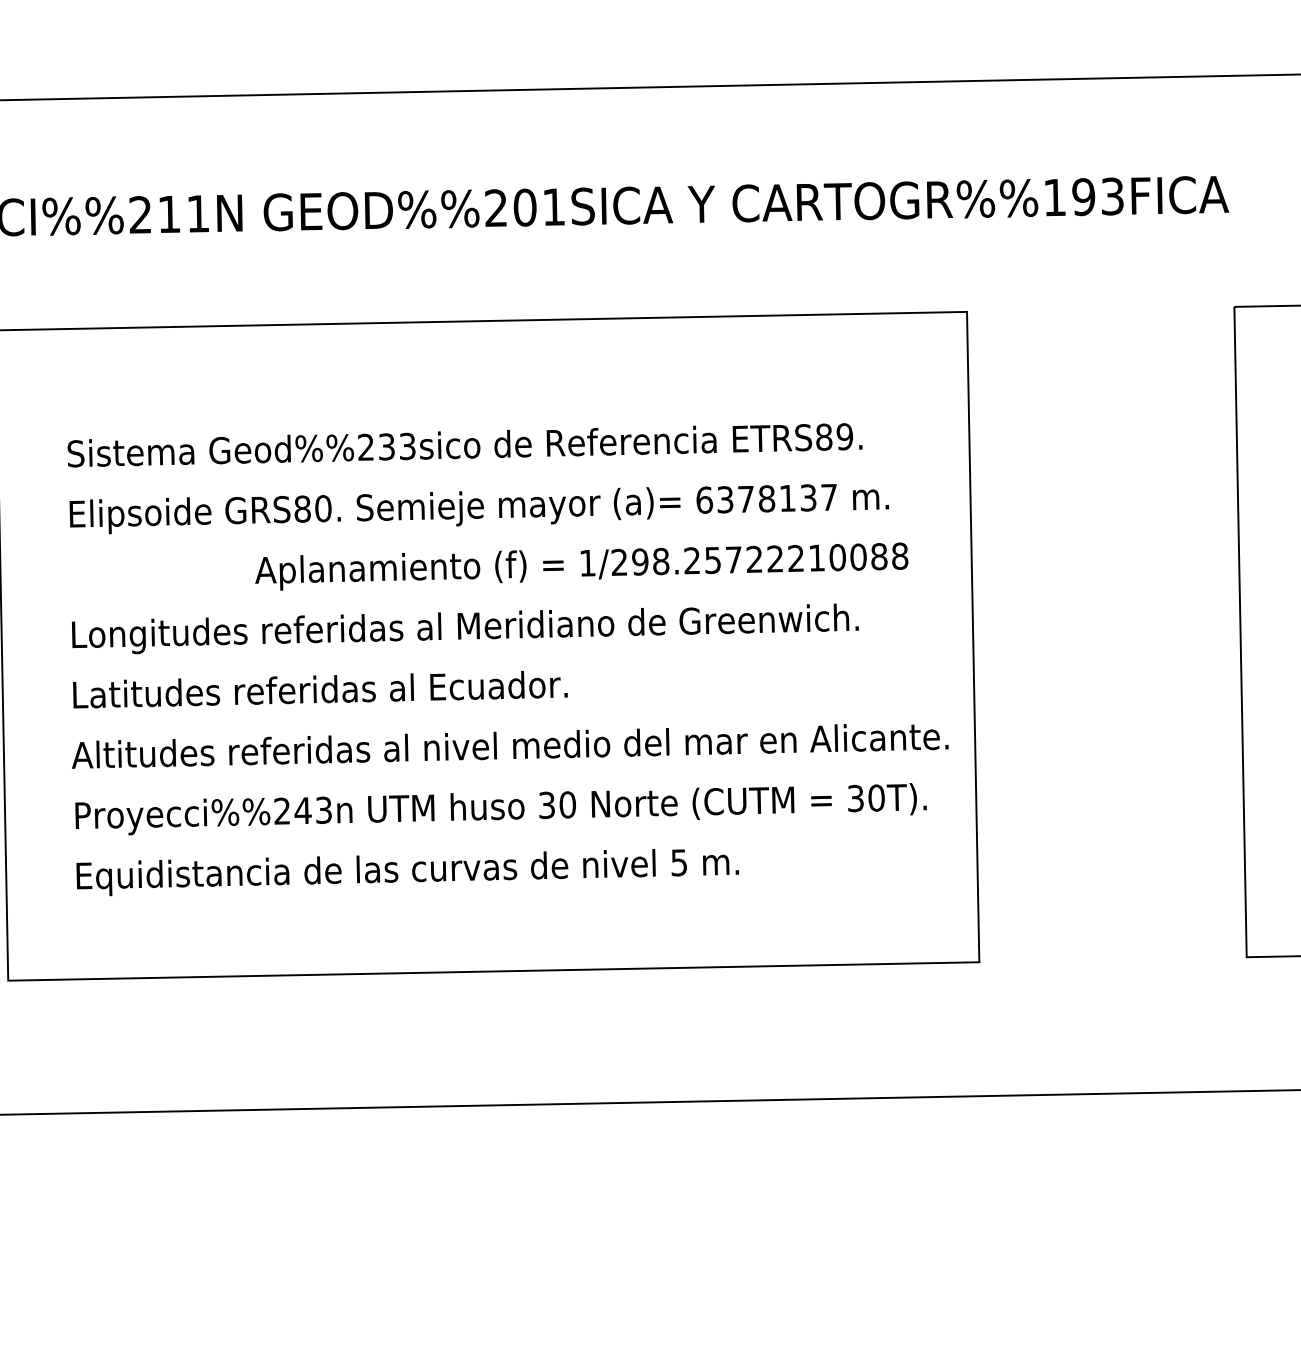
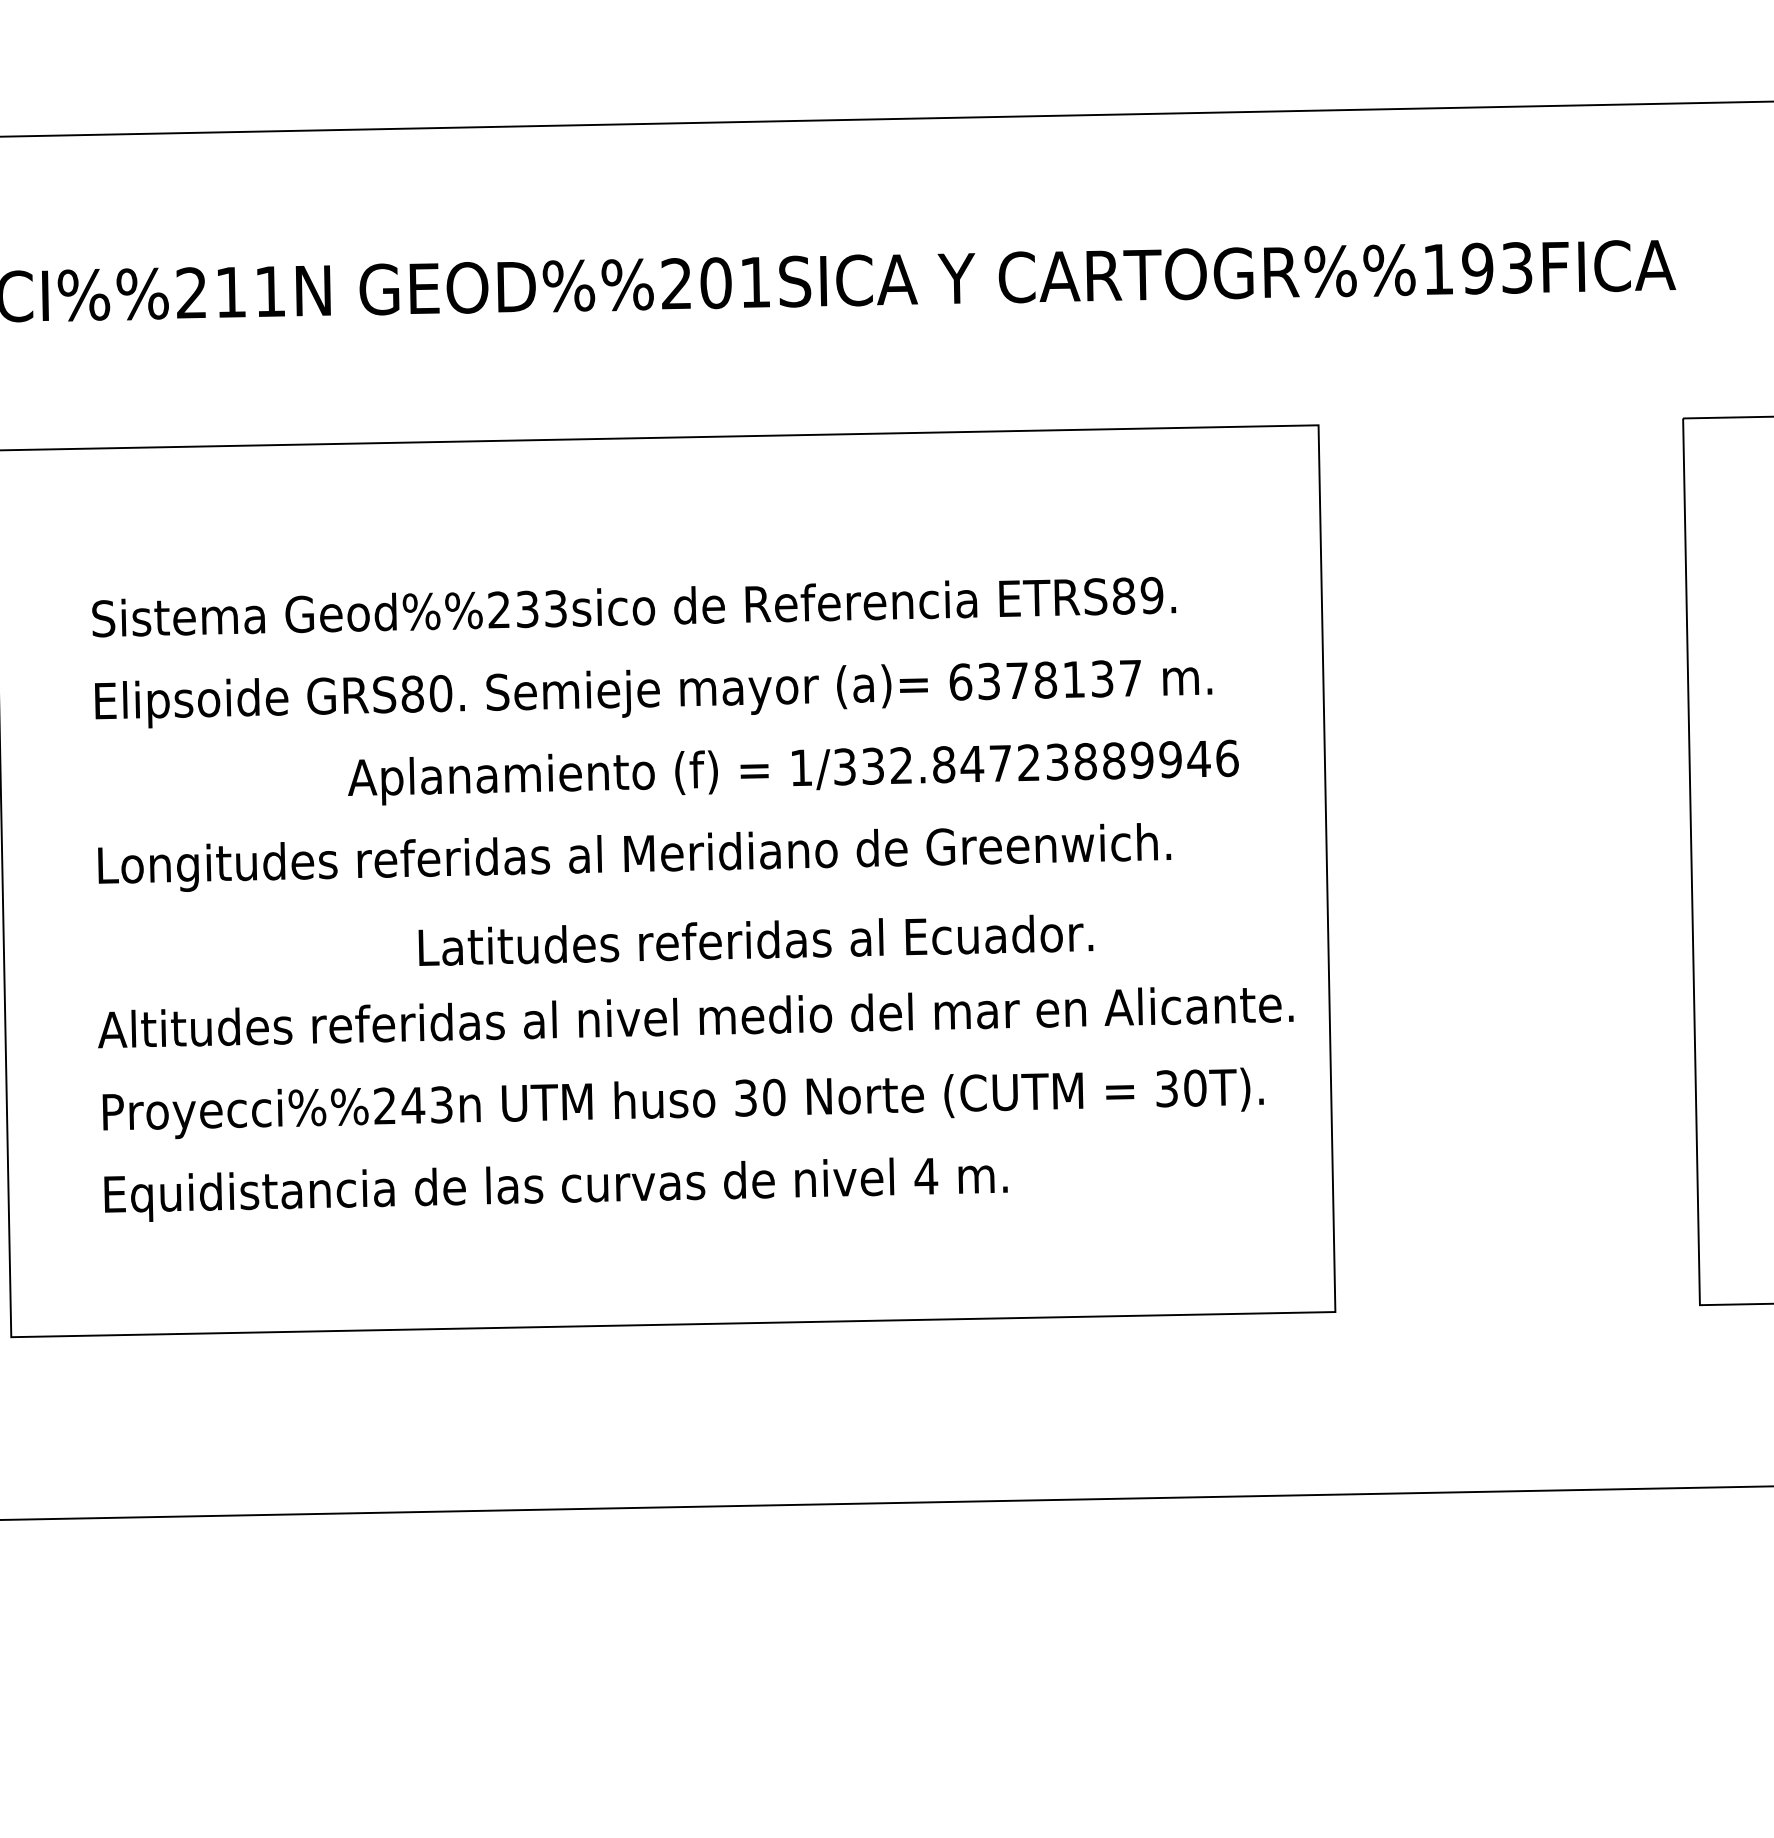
text: (759, 559) -> (1035, 762), 1/298.25722210088 -> 1/332.84723889946
text: (320, 689) -> (755, 939), moved
text: (679, 862) -> (926, 1176), 5 -> 4

